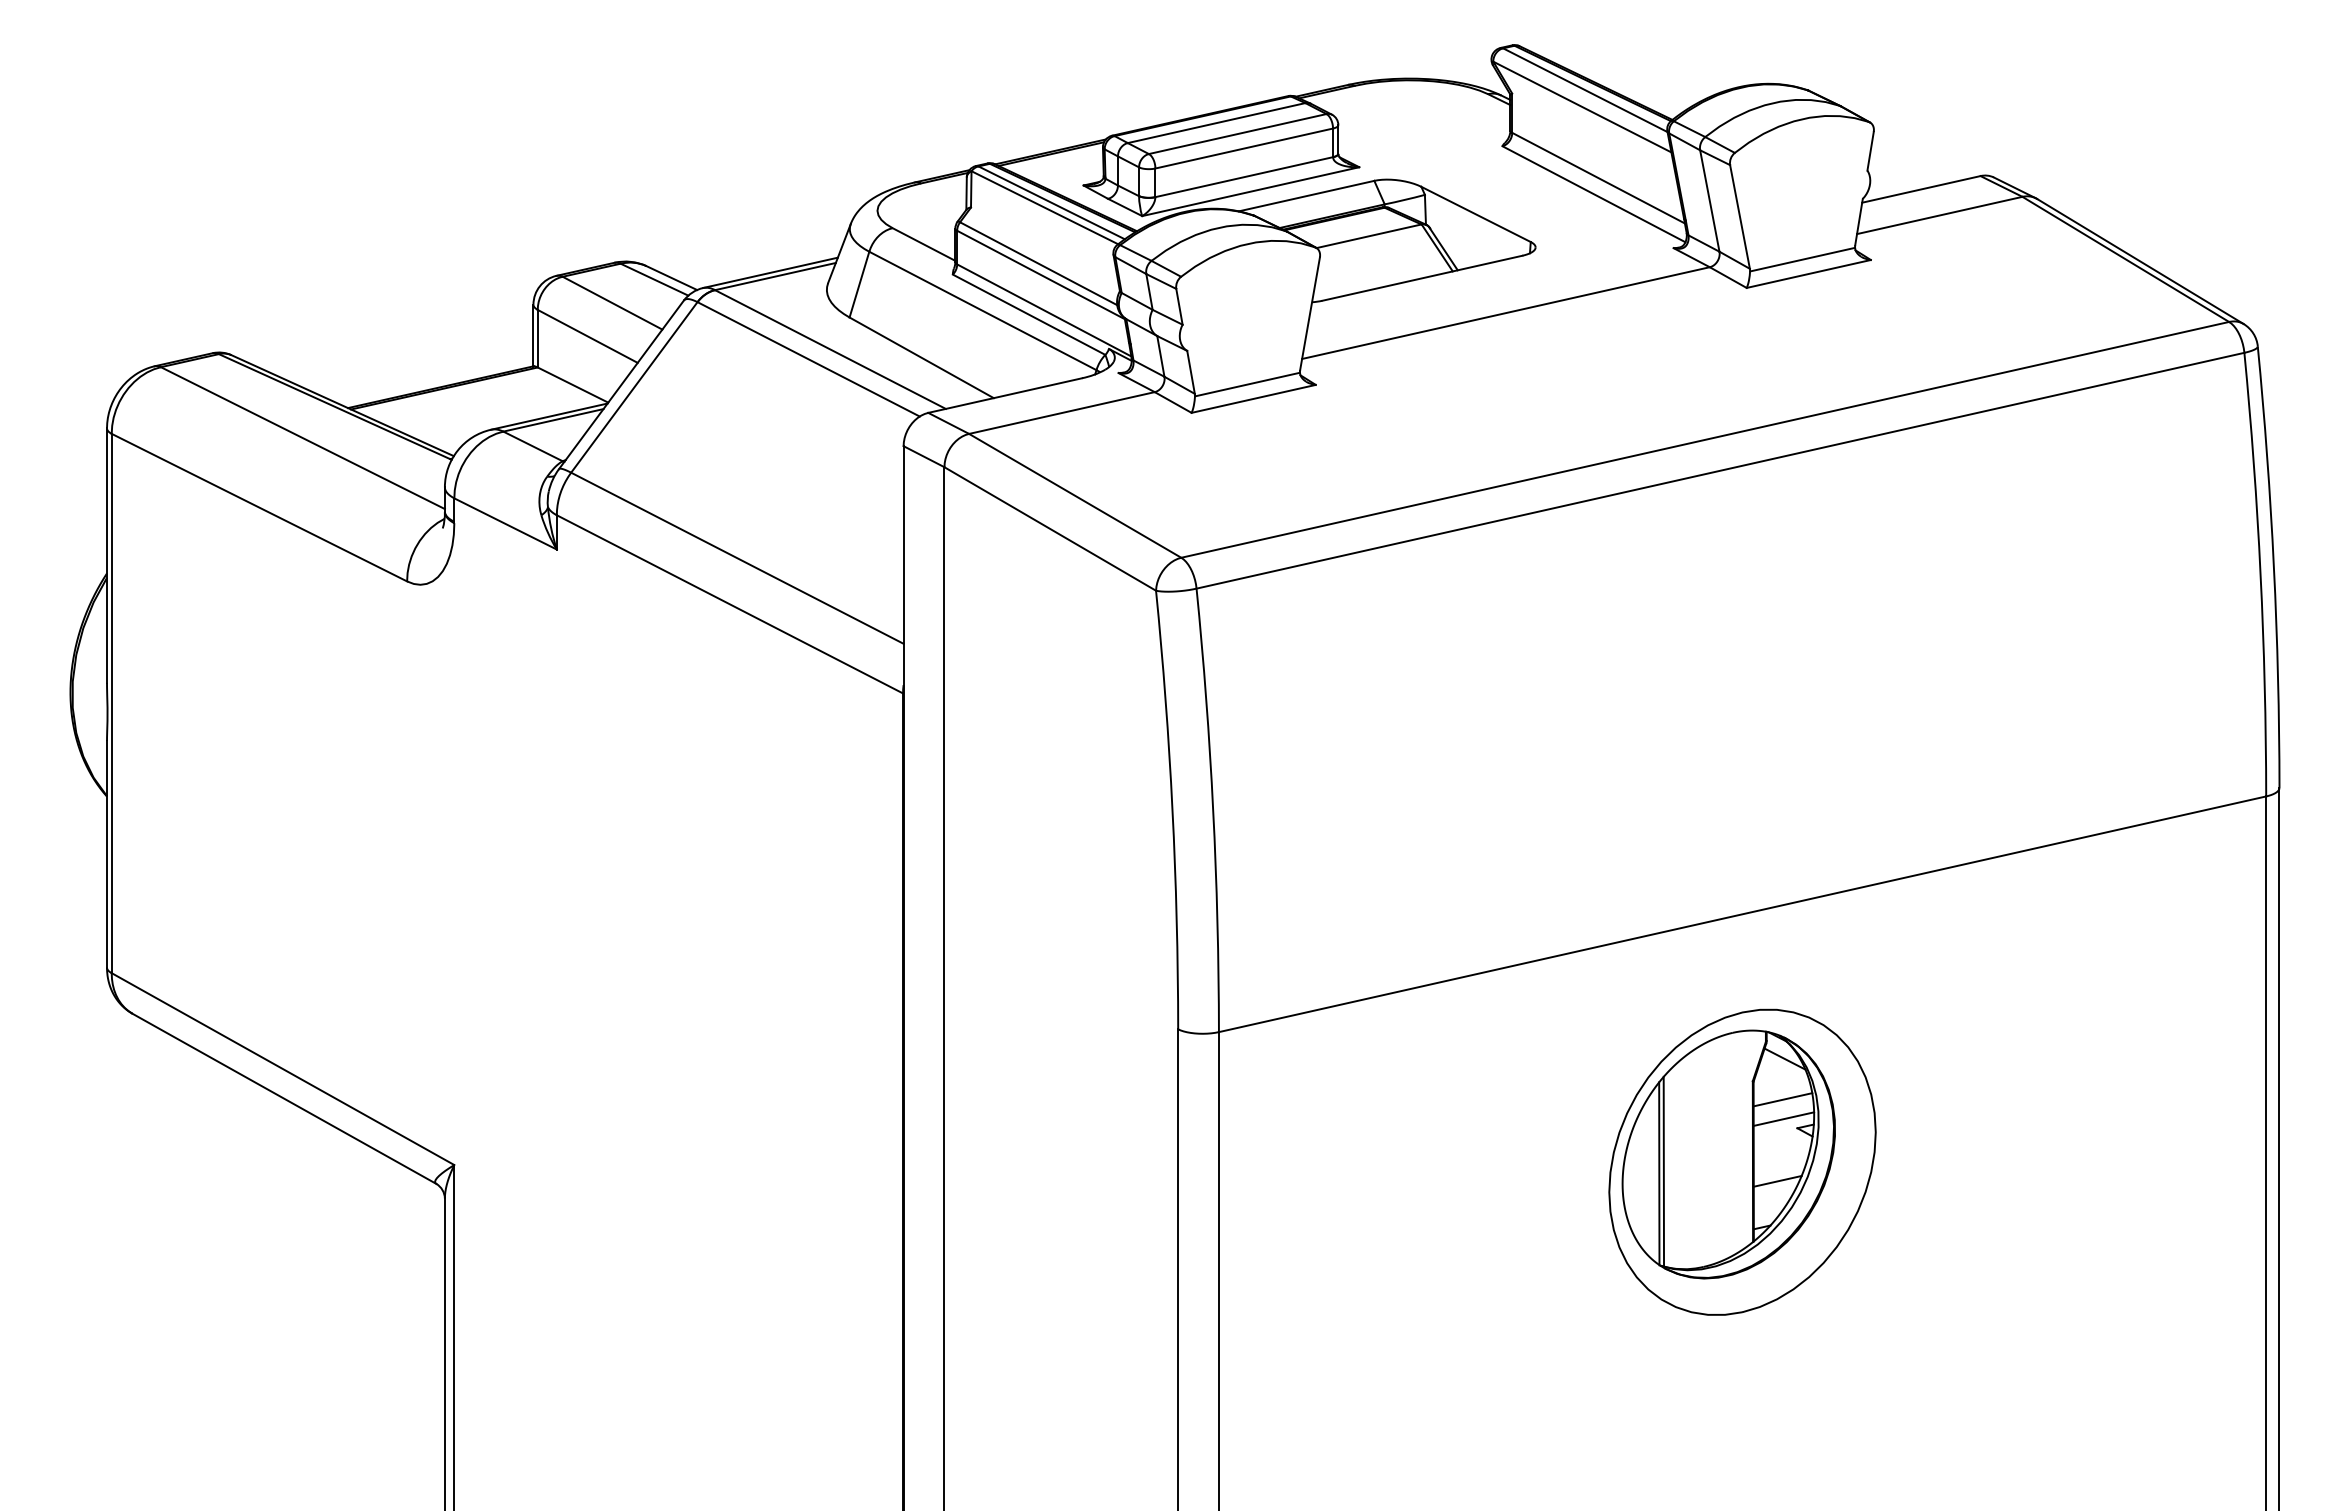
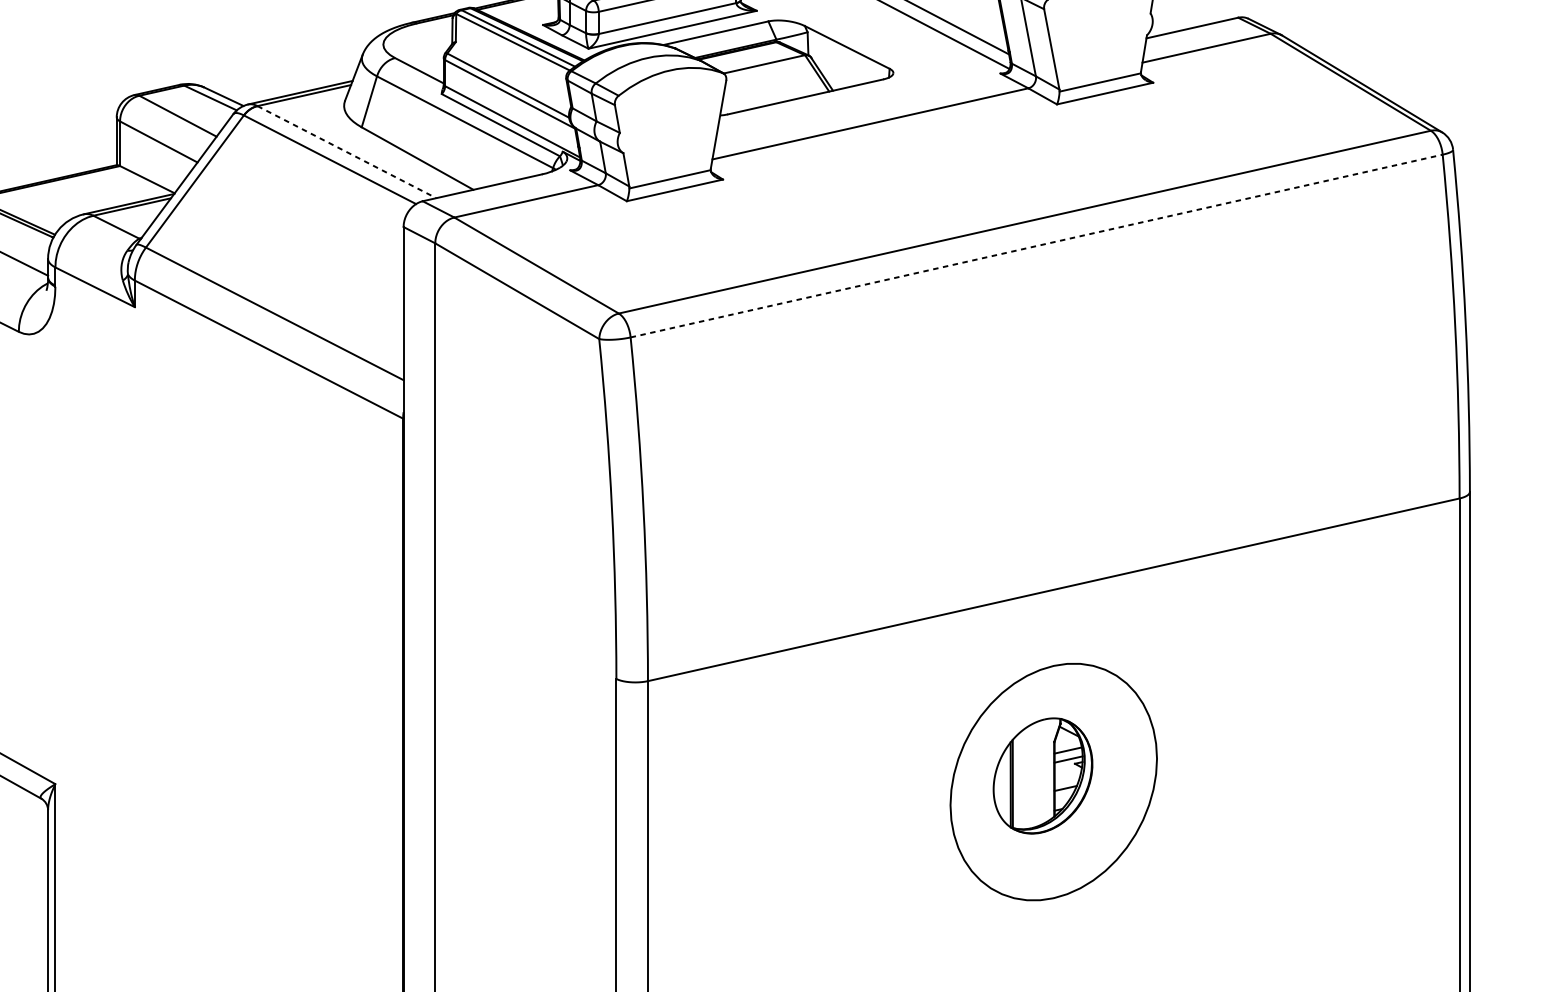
line: (830, 349) -> (346, 152), solid -> dashed
line: (1720, 470) -> (1036, 245), solid -> dashed
part: (1728, 1154) -> (1042, 775), size x0.6

